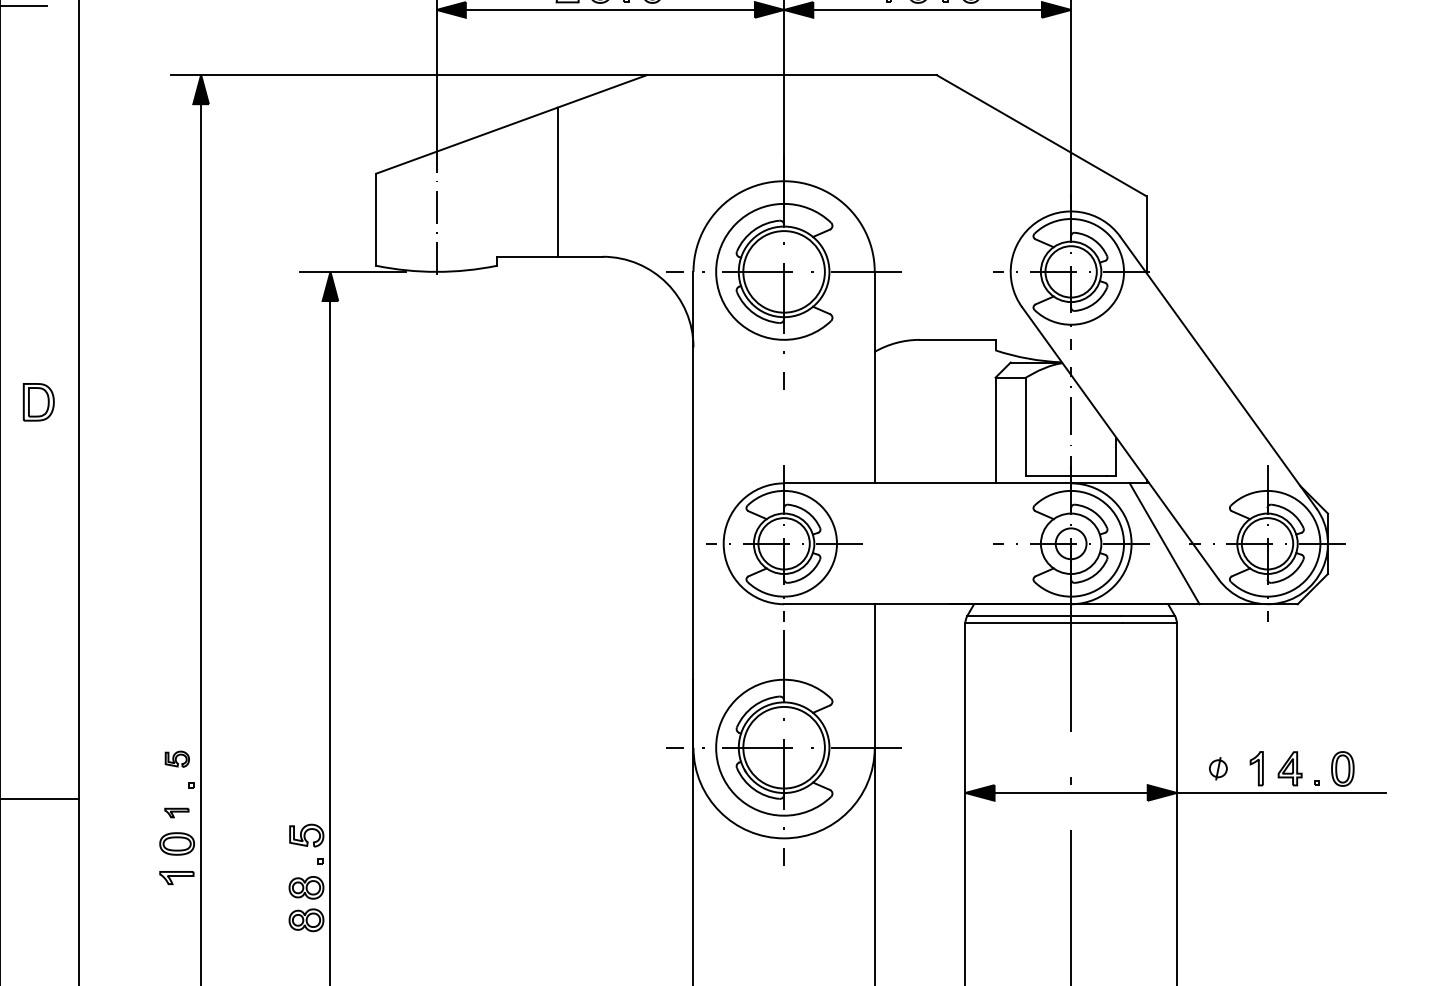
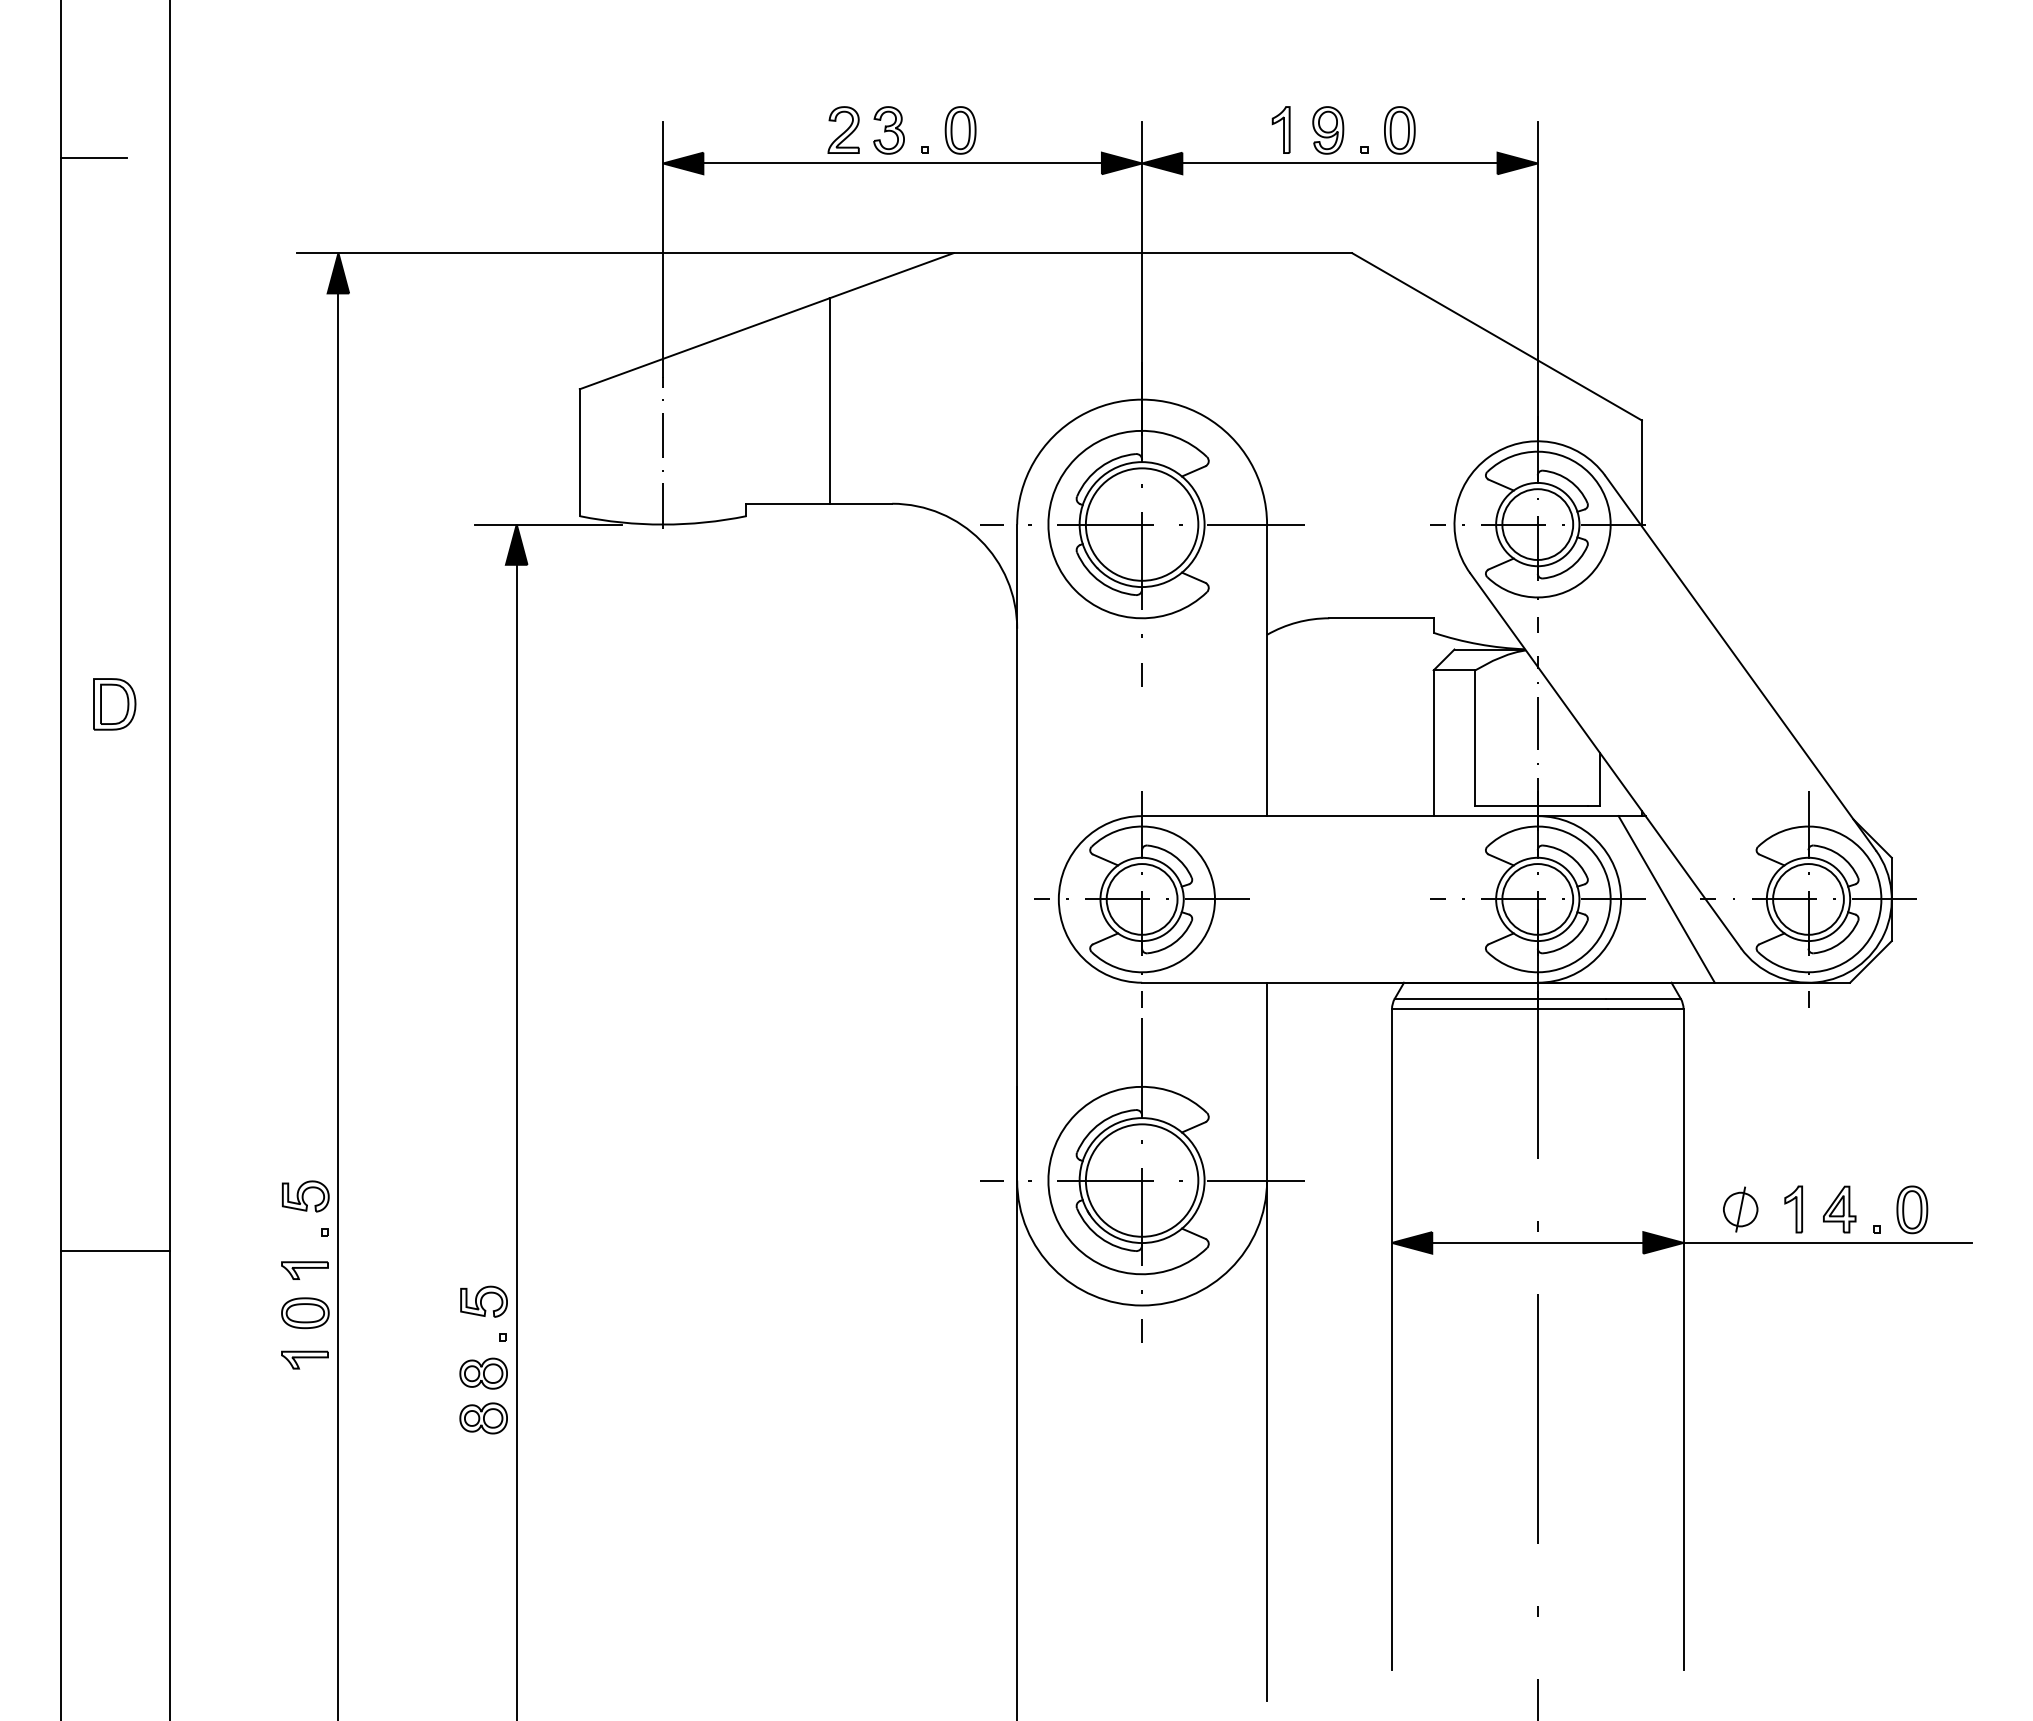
circle: (1070, 543) -> (1537, 899), size x1.67
part: (177, 759) -> (305, 1196), size x1.43
part: (1218, 768) -> (1740, 1209), size x1.43
part: (176, 812) -> (304, 1270), size x1.43

